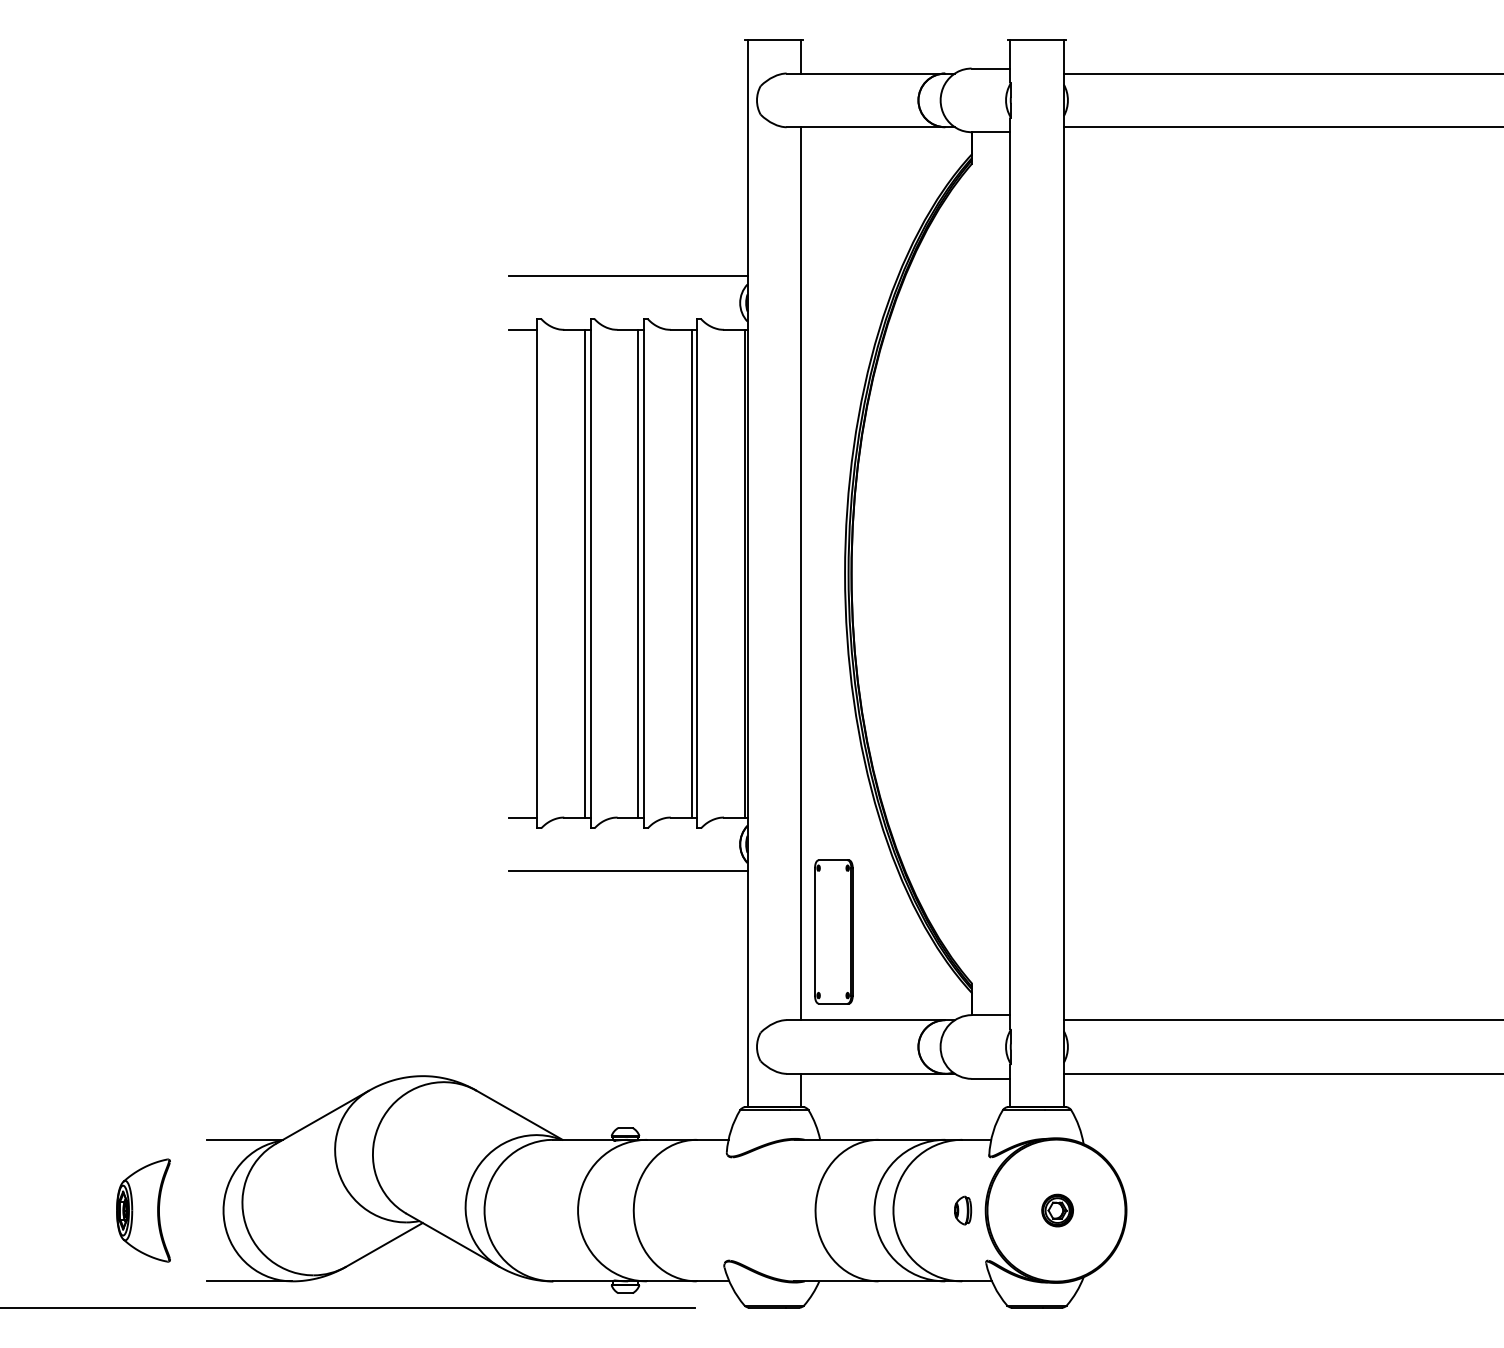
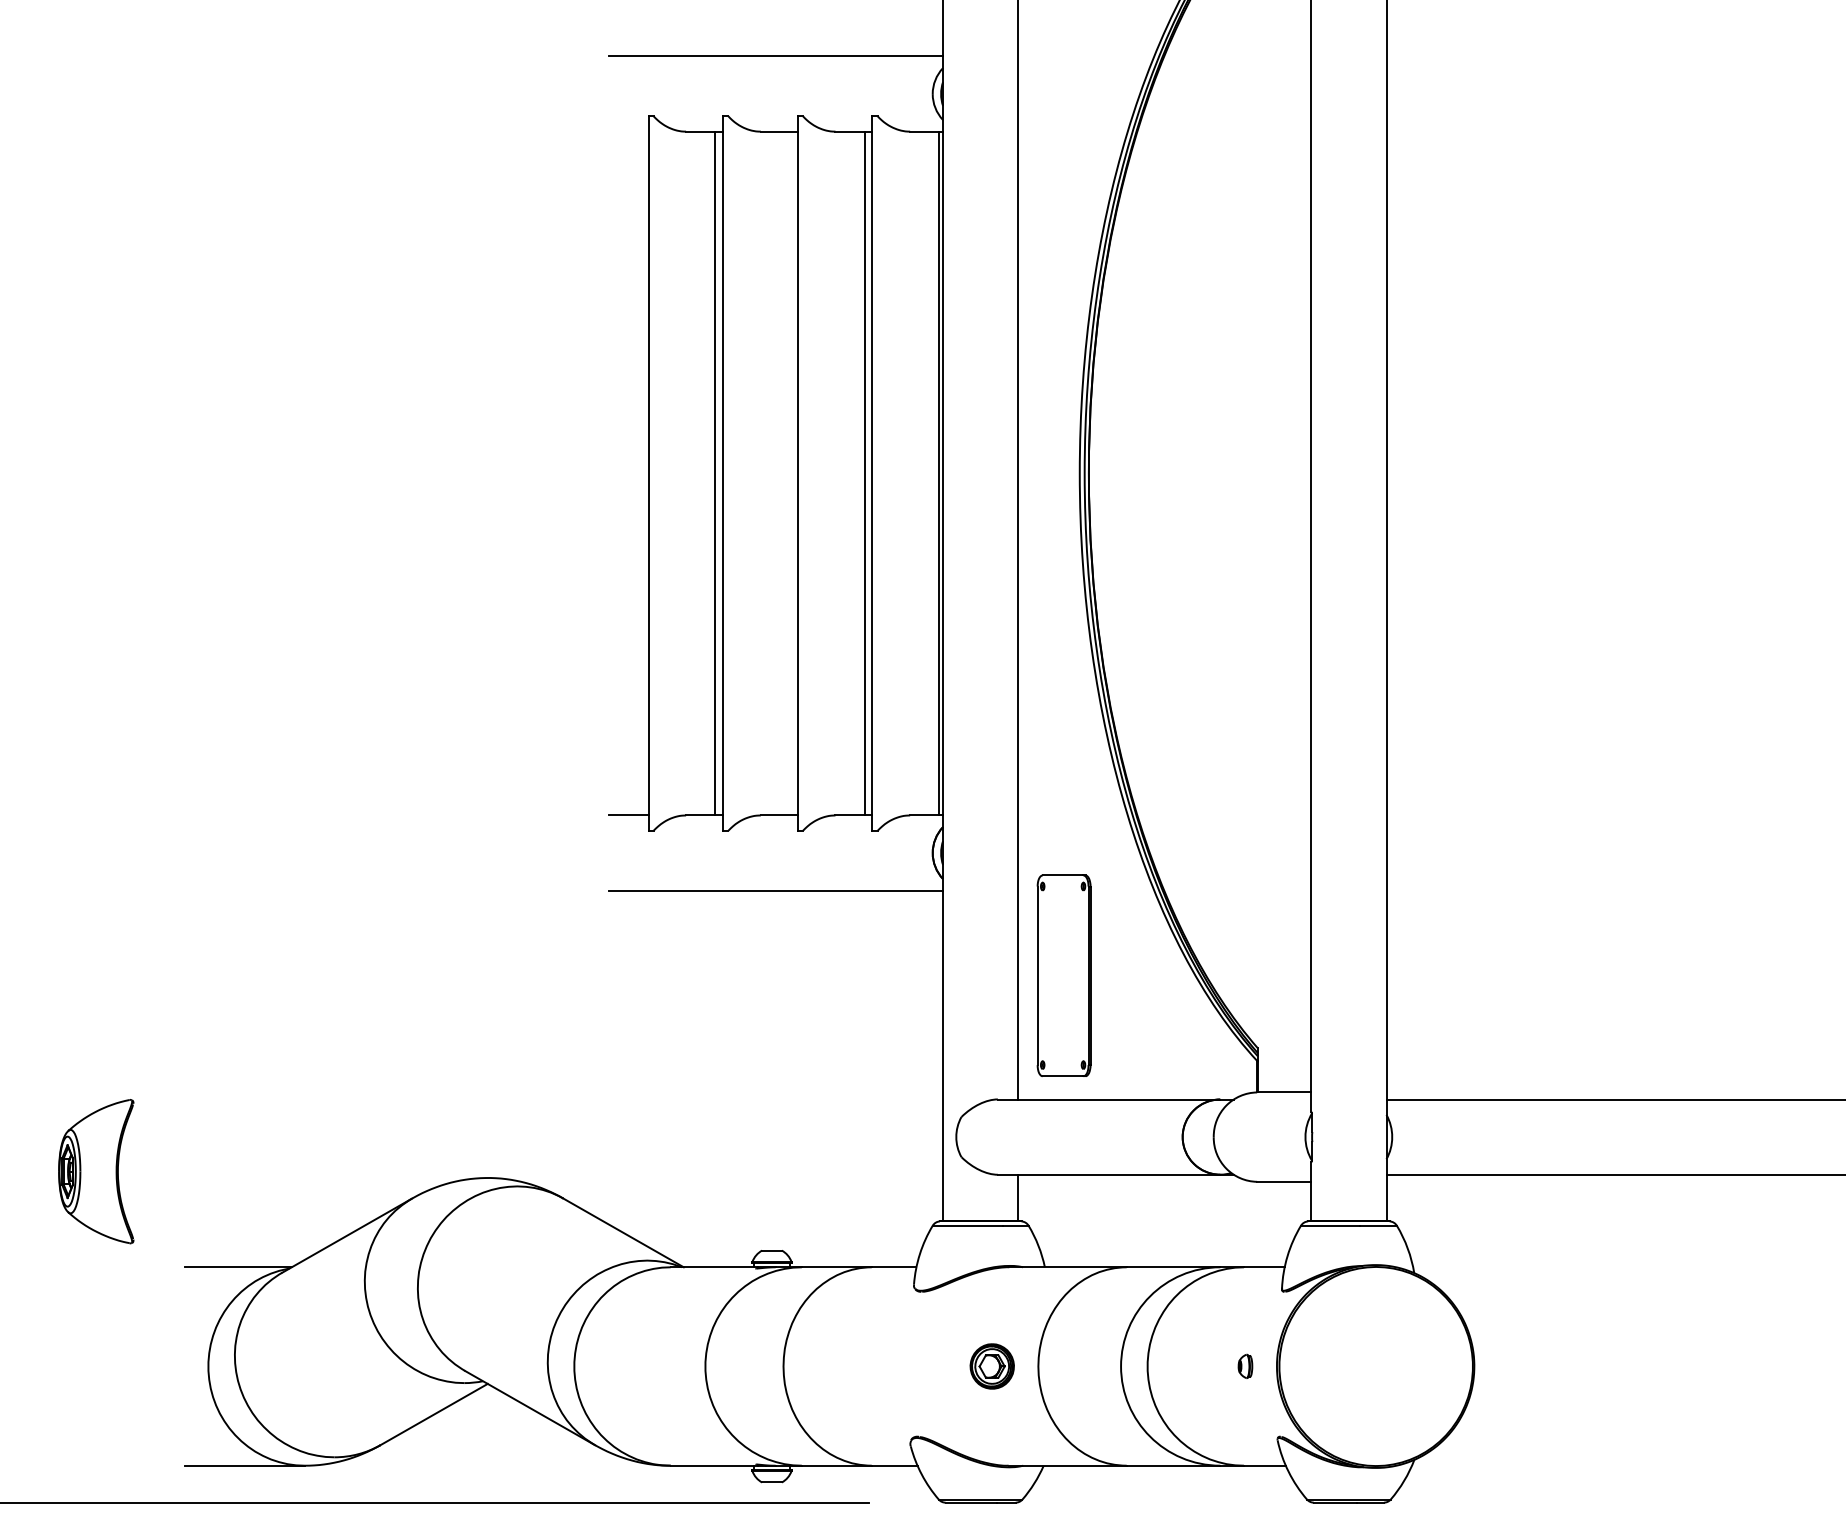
line: (523, 329) -> (628, 131), removed
line: (638, 573) -> (790, 473), removed
part: (143, 1210) -> (96, 1171), moved
part: (963, 1210) -> (1245, 1366), size x0.6
part: (1057, 1210) -> (992, 1366), moved

